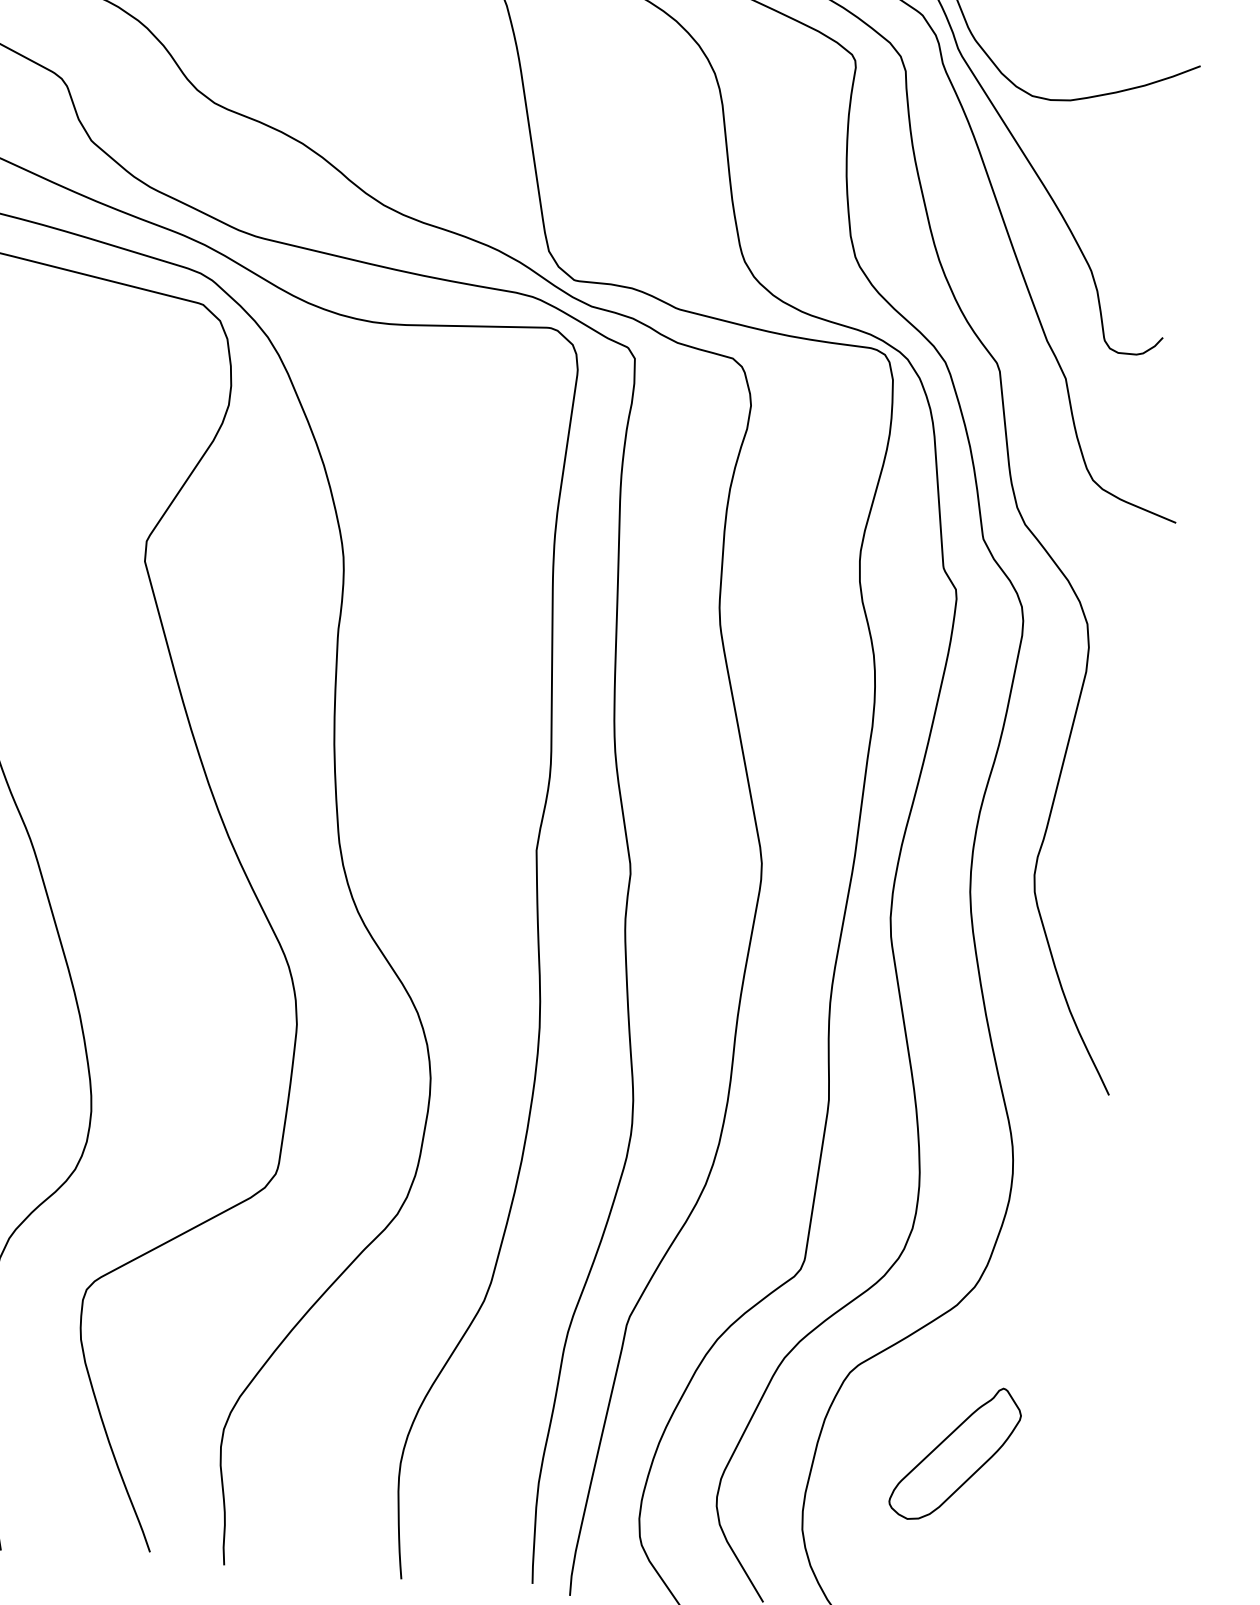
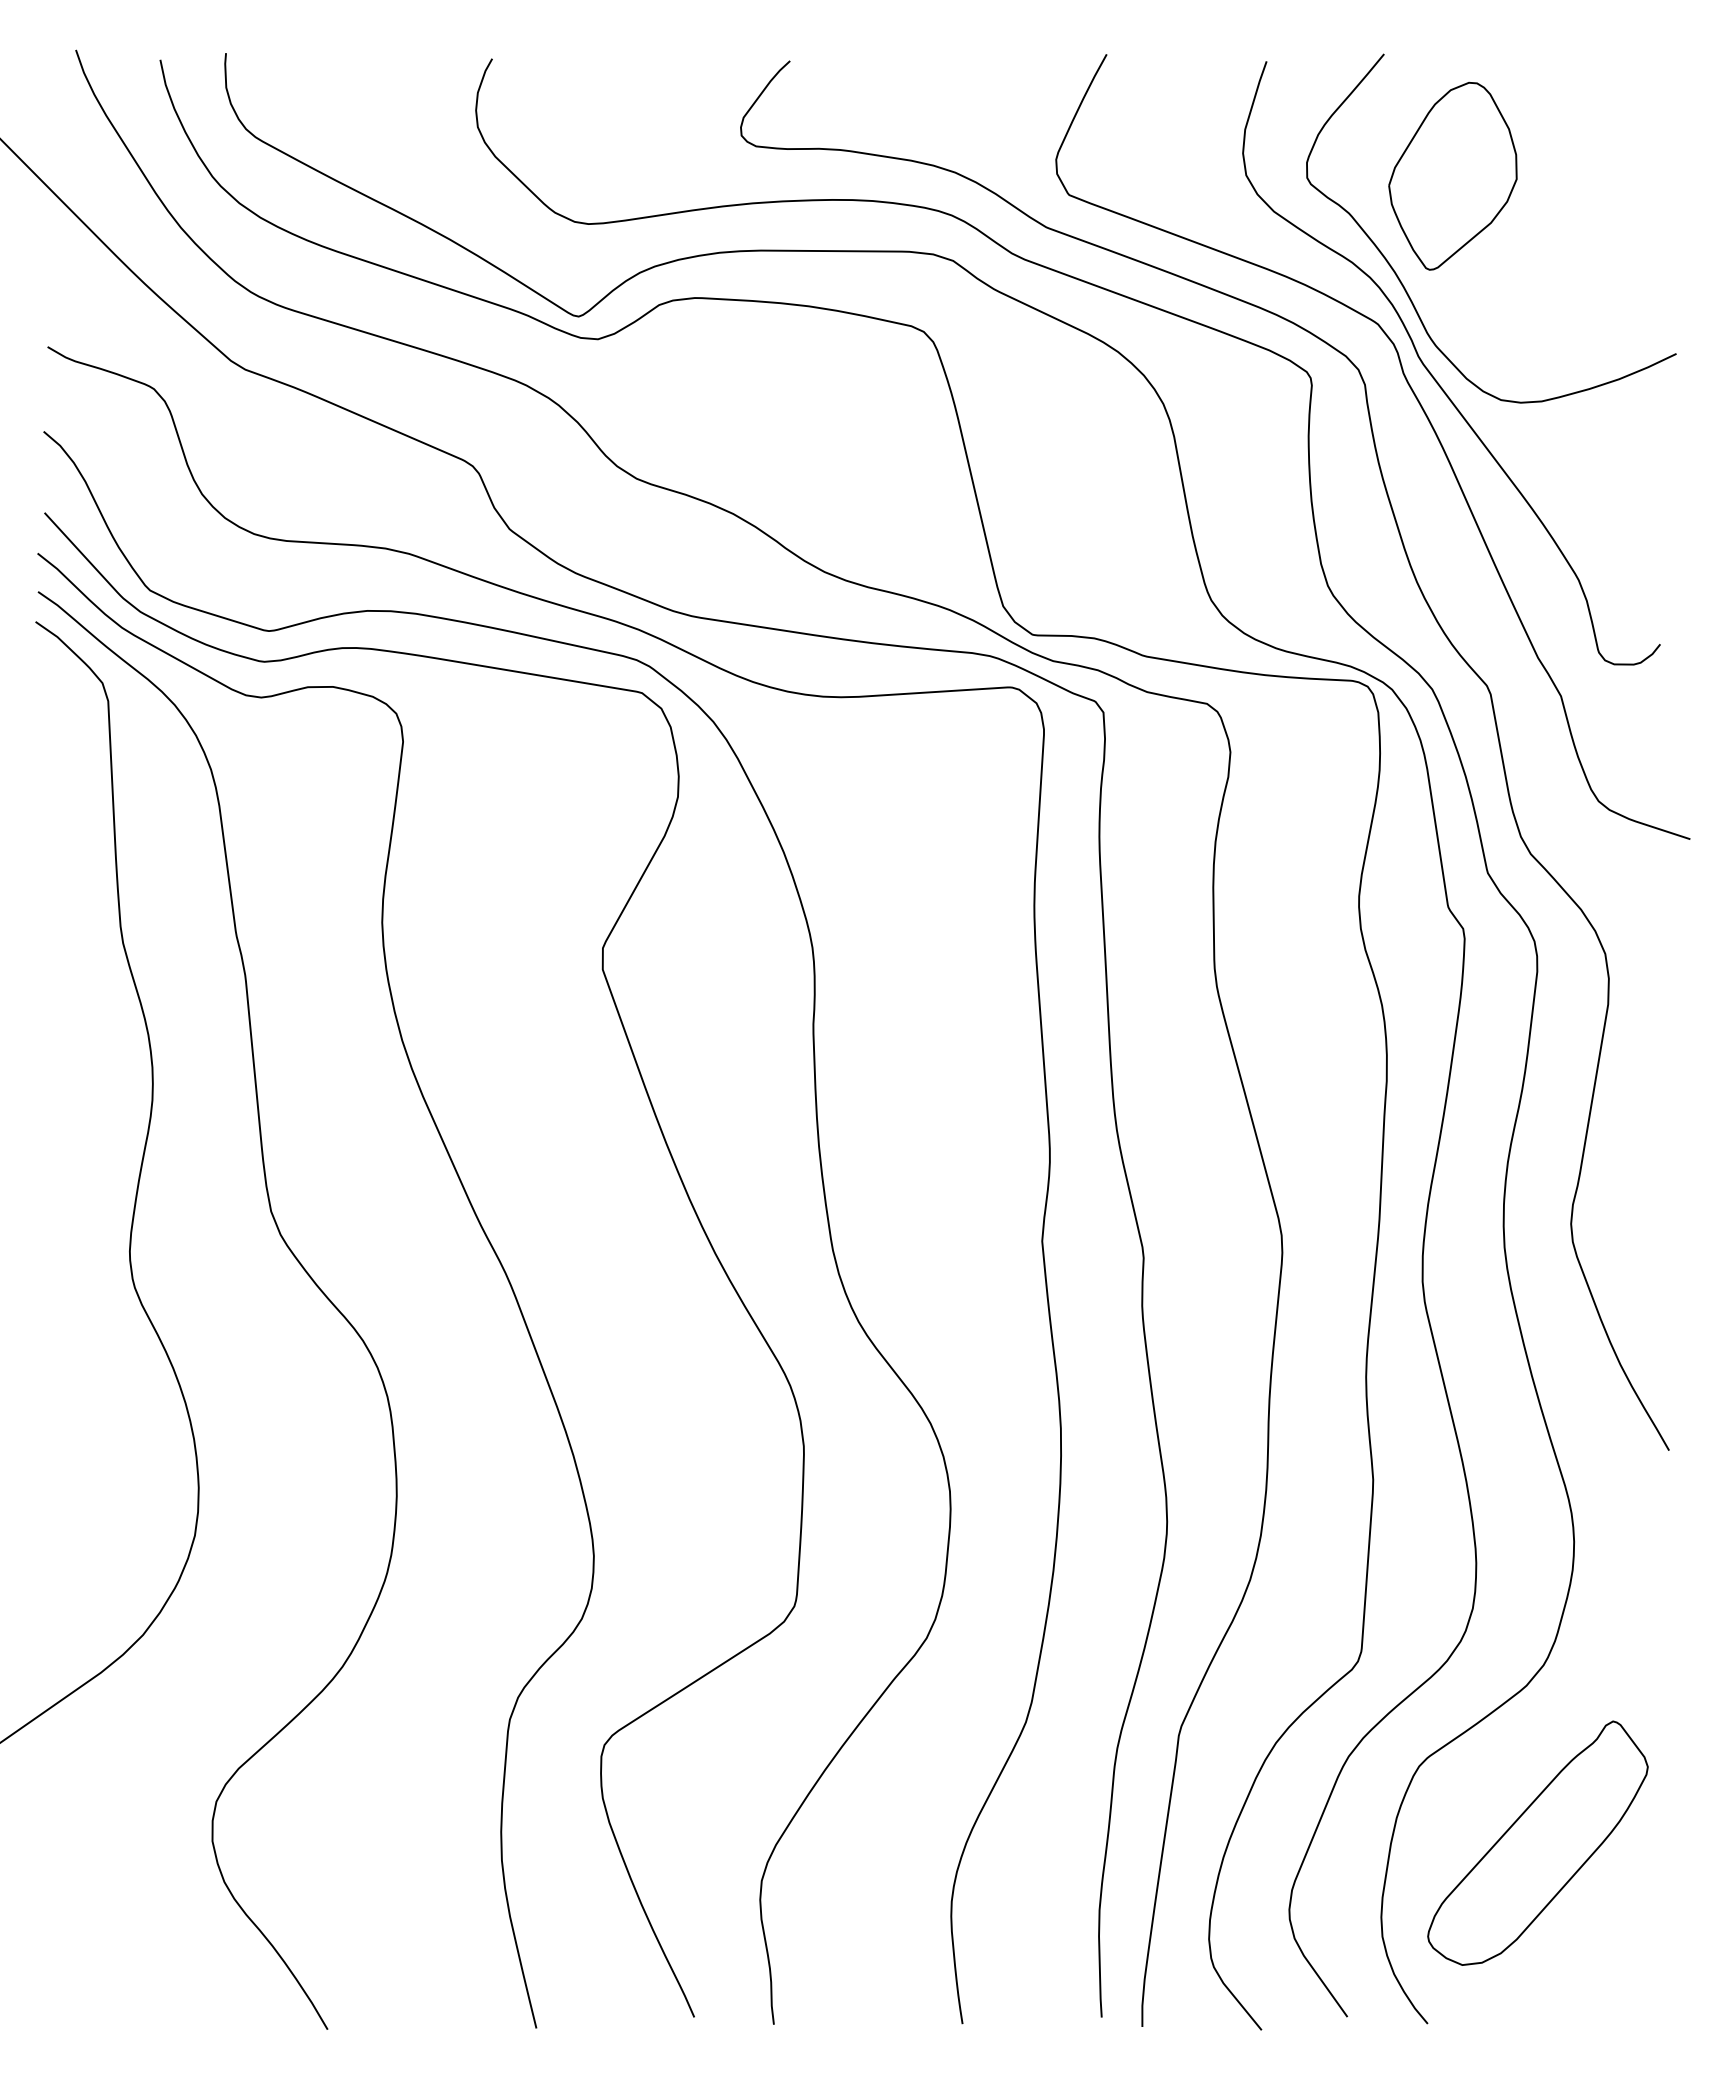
part: (955, 1453) -> (1537, 1842), size x1.67

